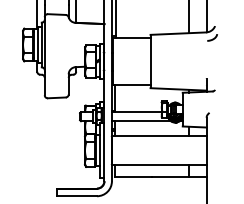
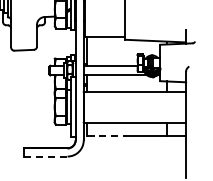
line: (133, 176) -> (107, 135), solid -> dashed
line: (77, 196) -> (46, 156), solid -> dashed

